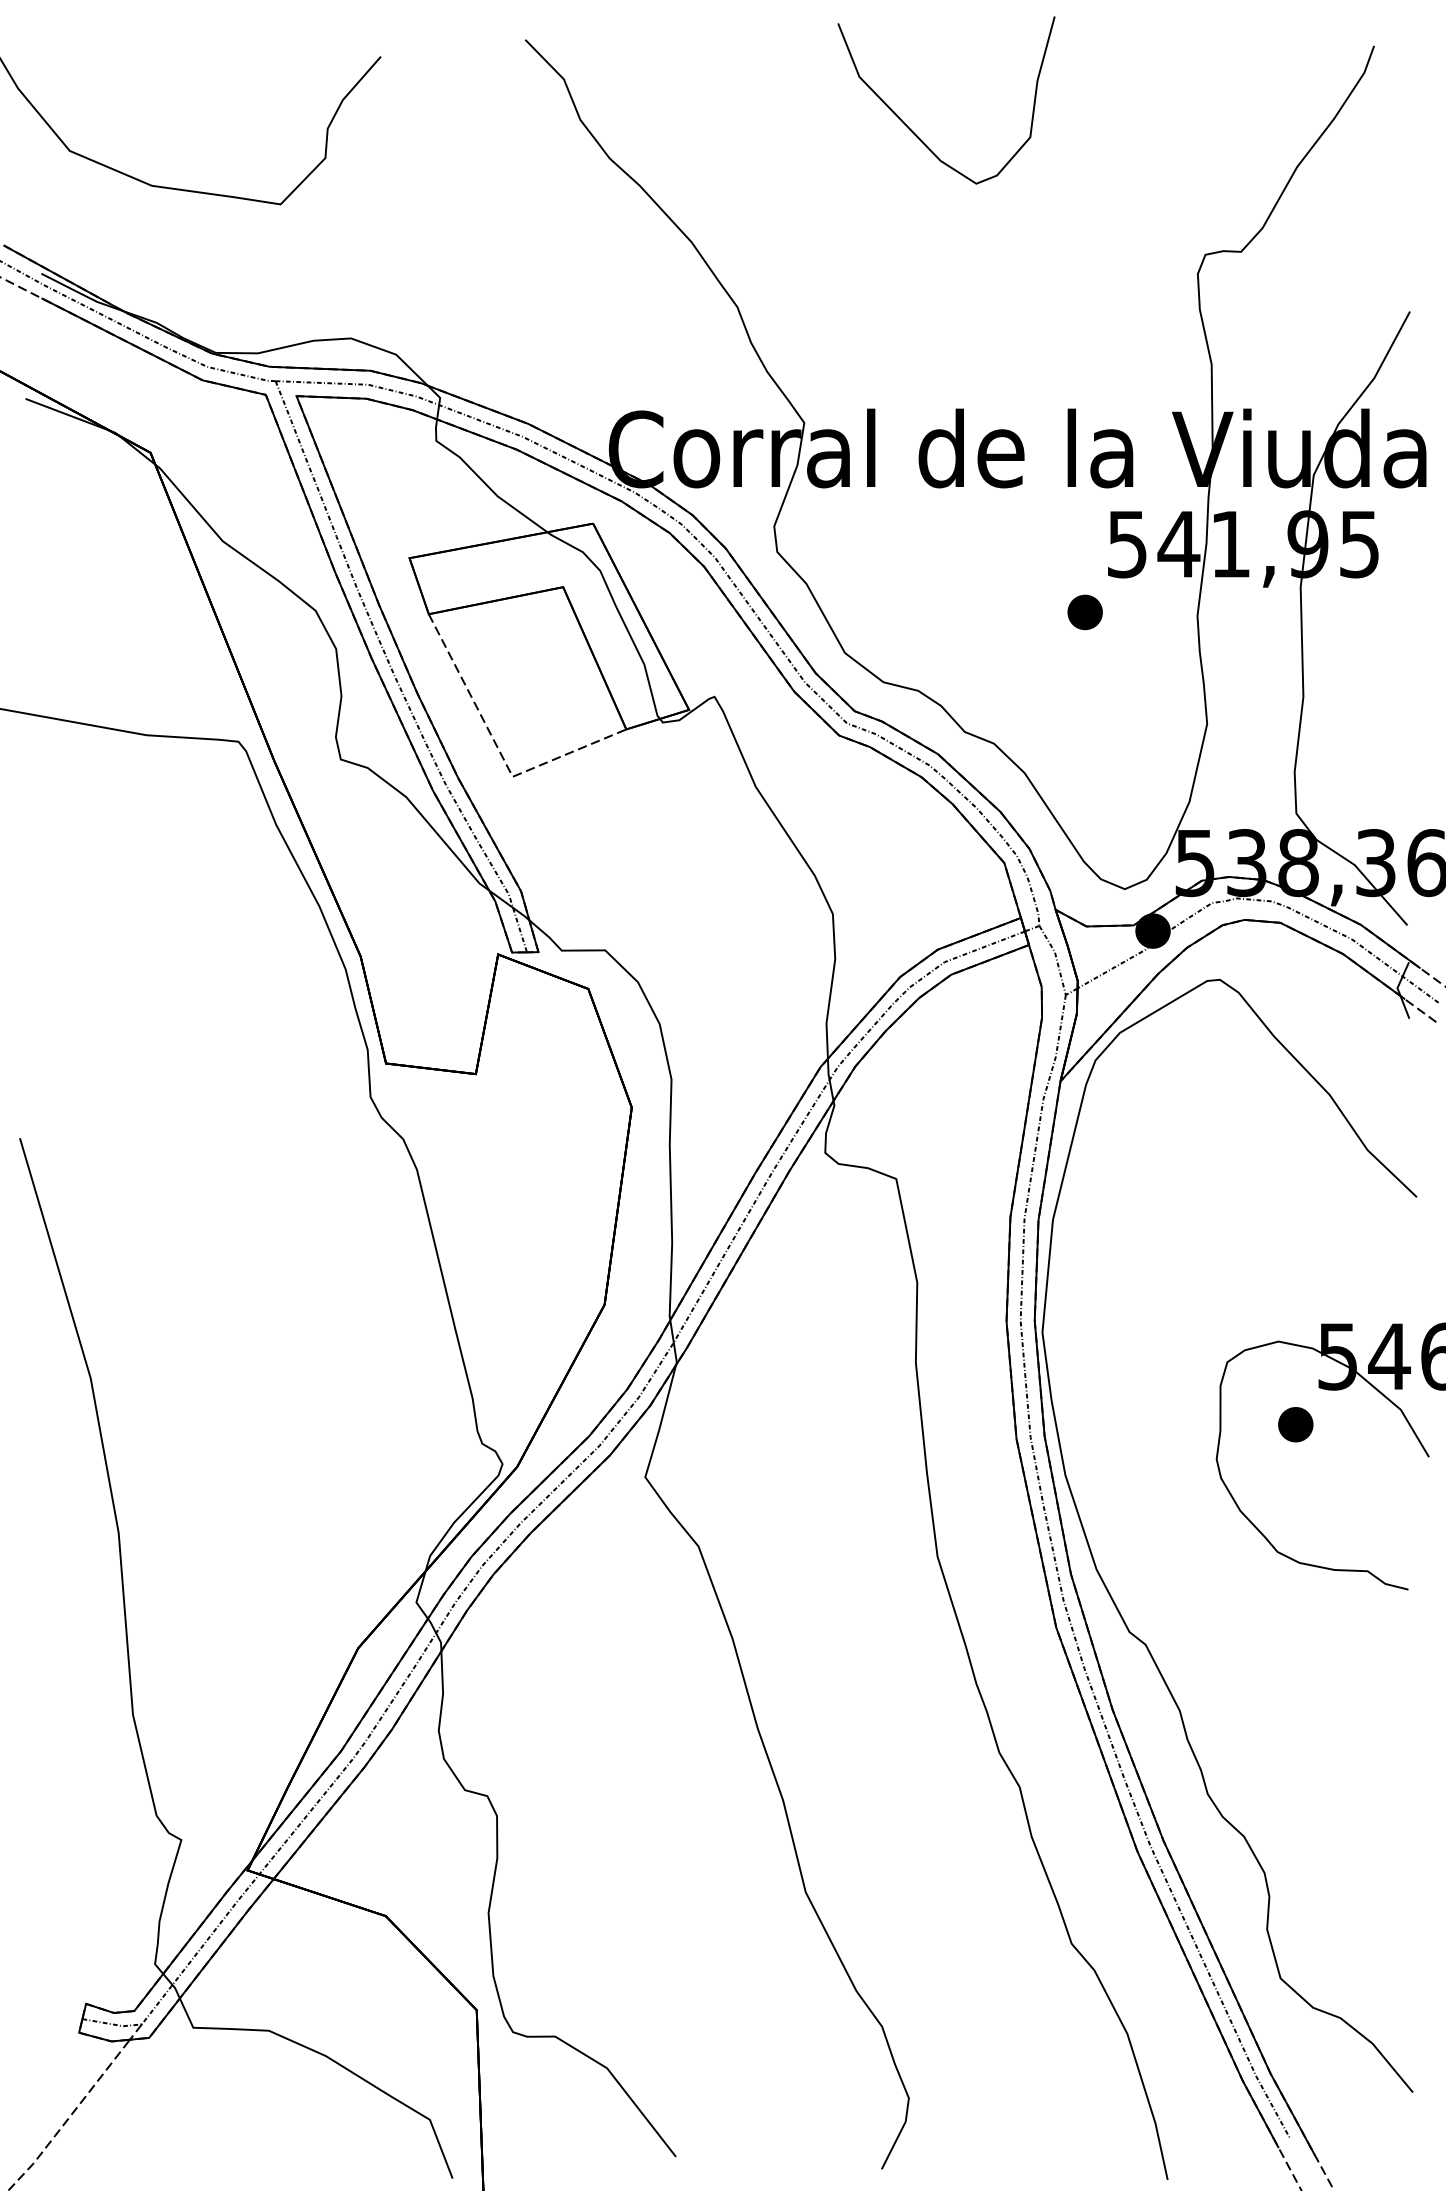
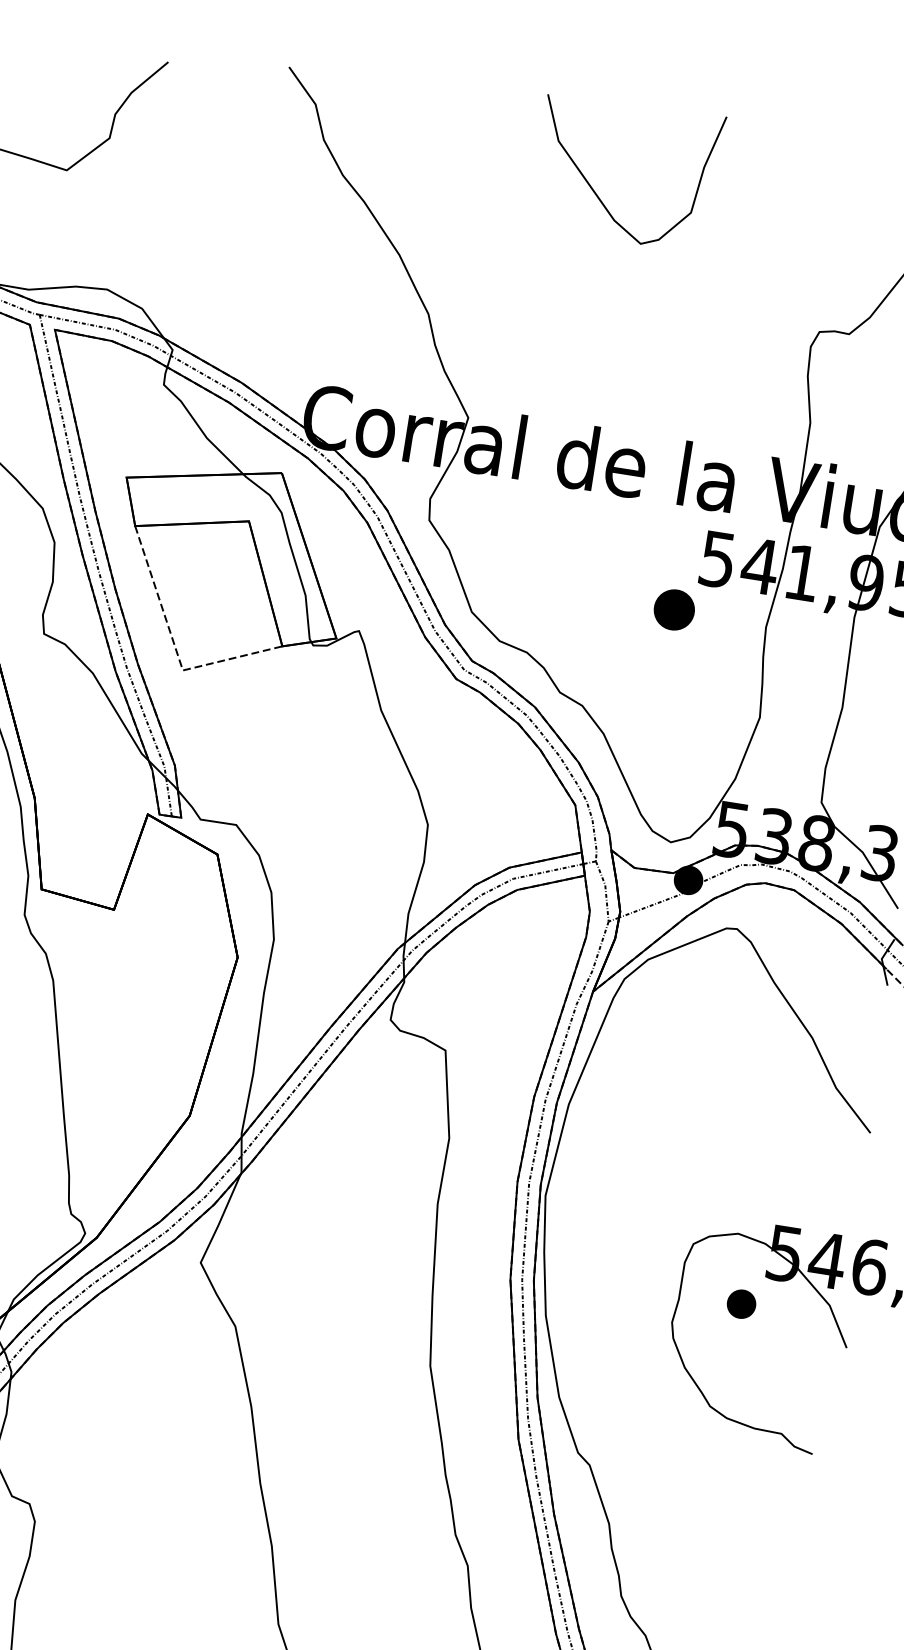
part: (1084, 612) -> (673, 609), size x1.4

